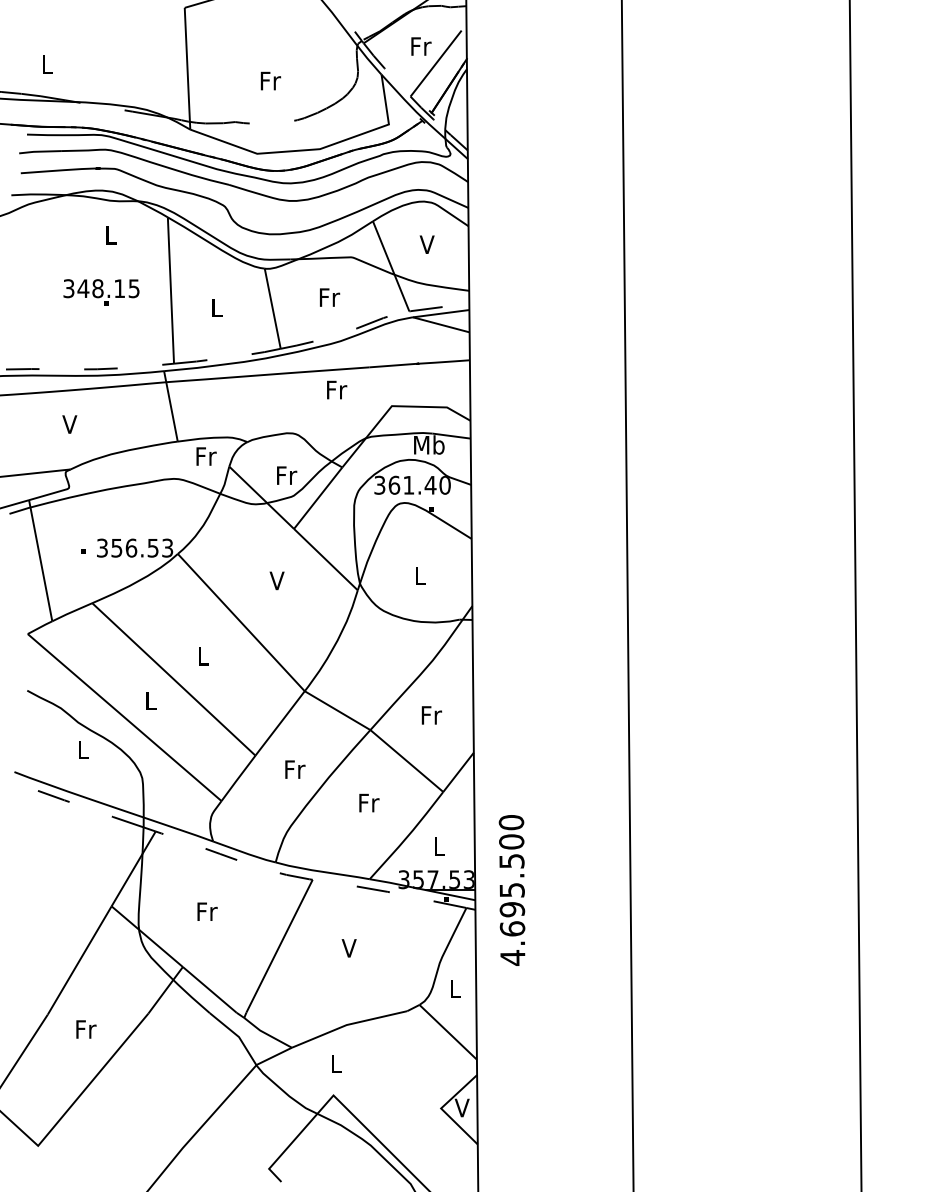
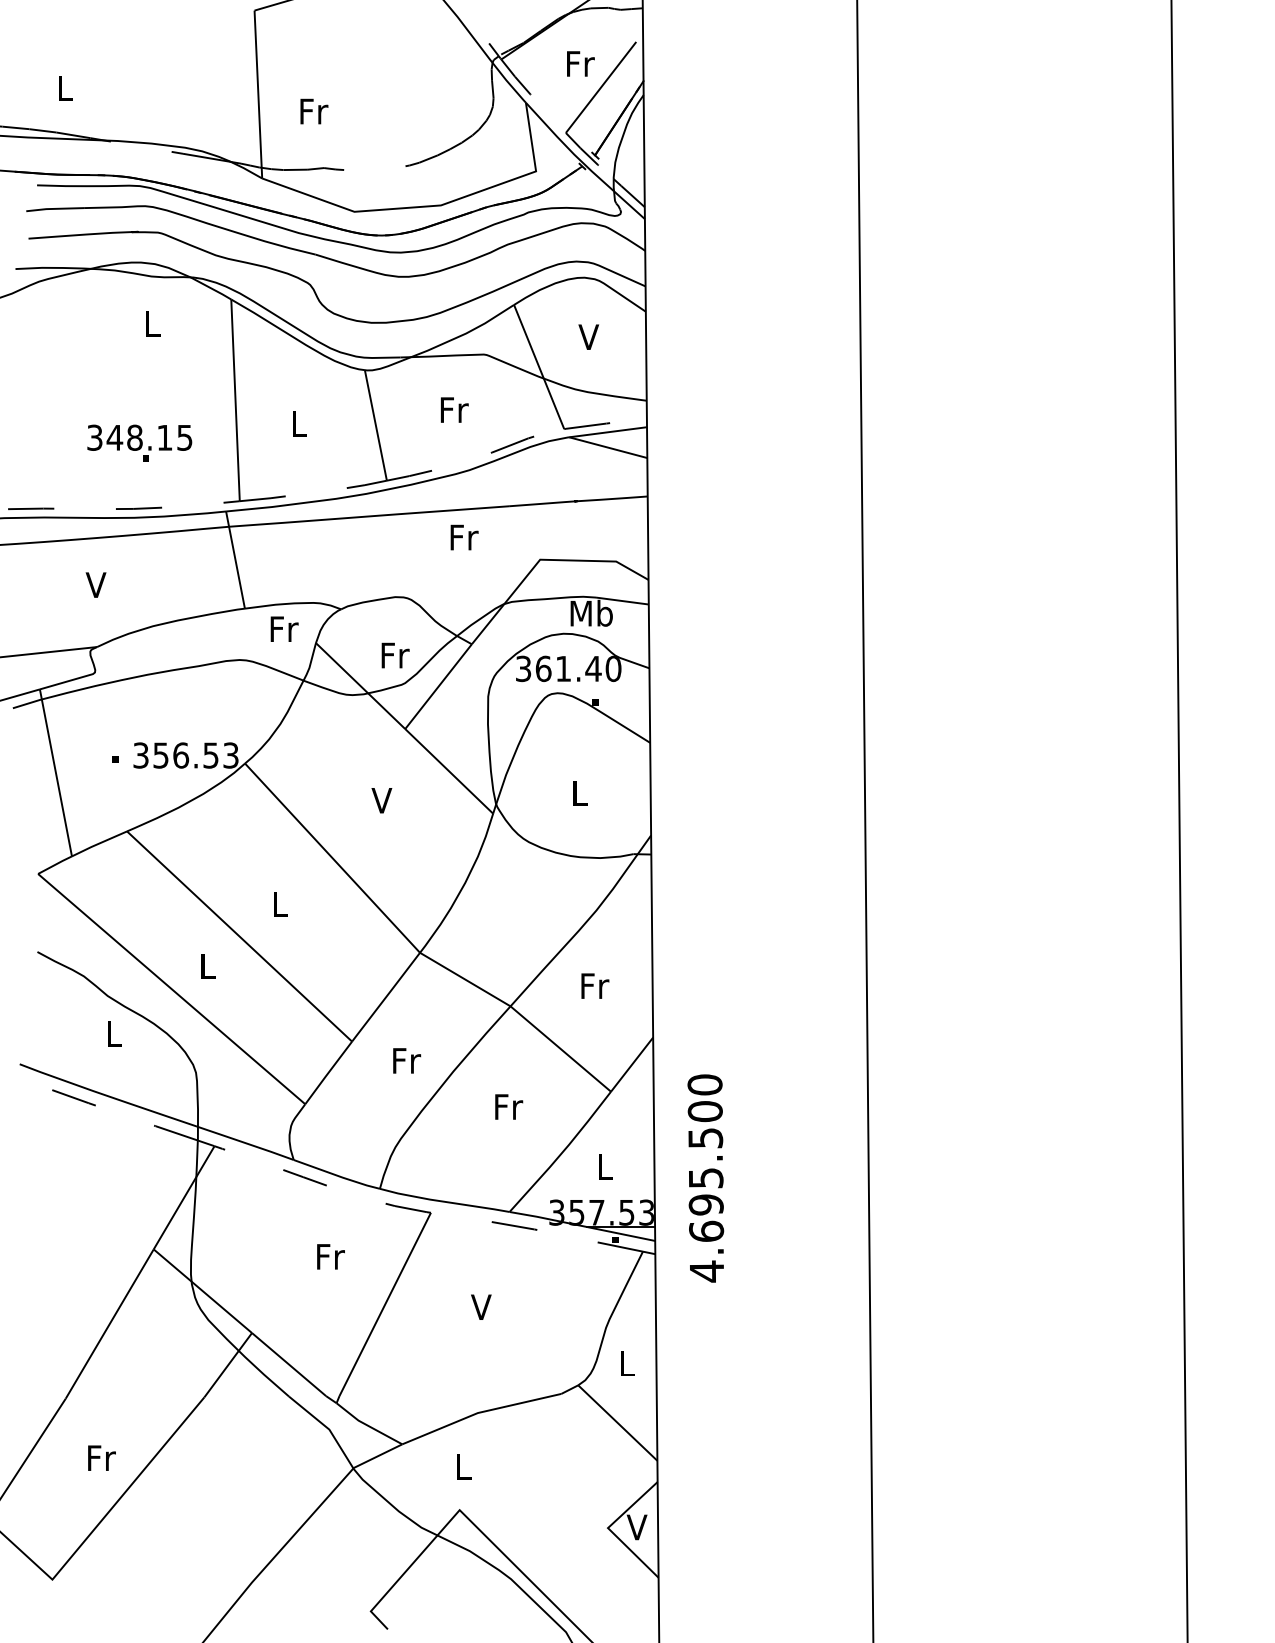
text: (271, 81) -> (314, 111), moved
text: (101, 292) -> (139, 442), moved
text: (511, 890) -> (705, 1178), moved
text: (207, 911) -> (330, 1256), moved
text: (86, 1029) -> (101, 1457), moved

